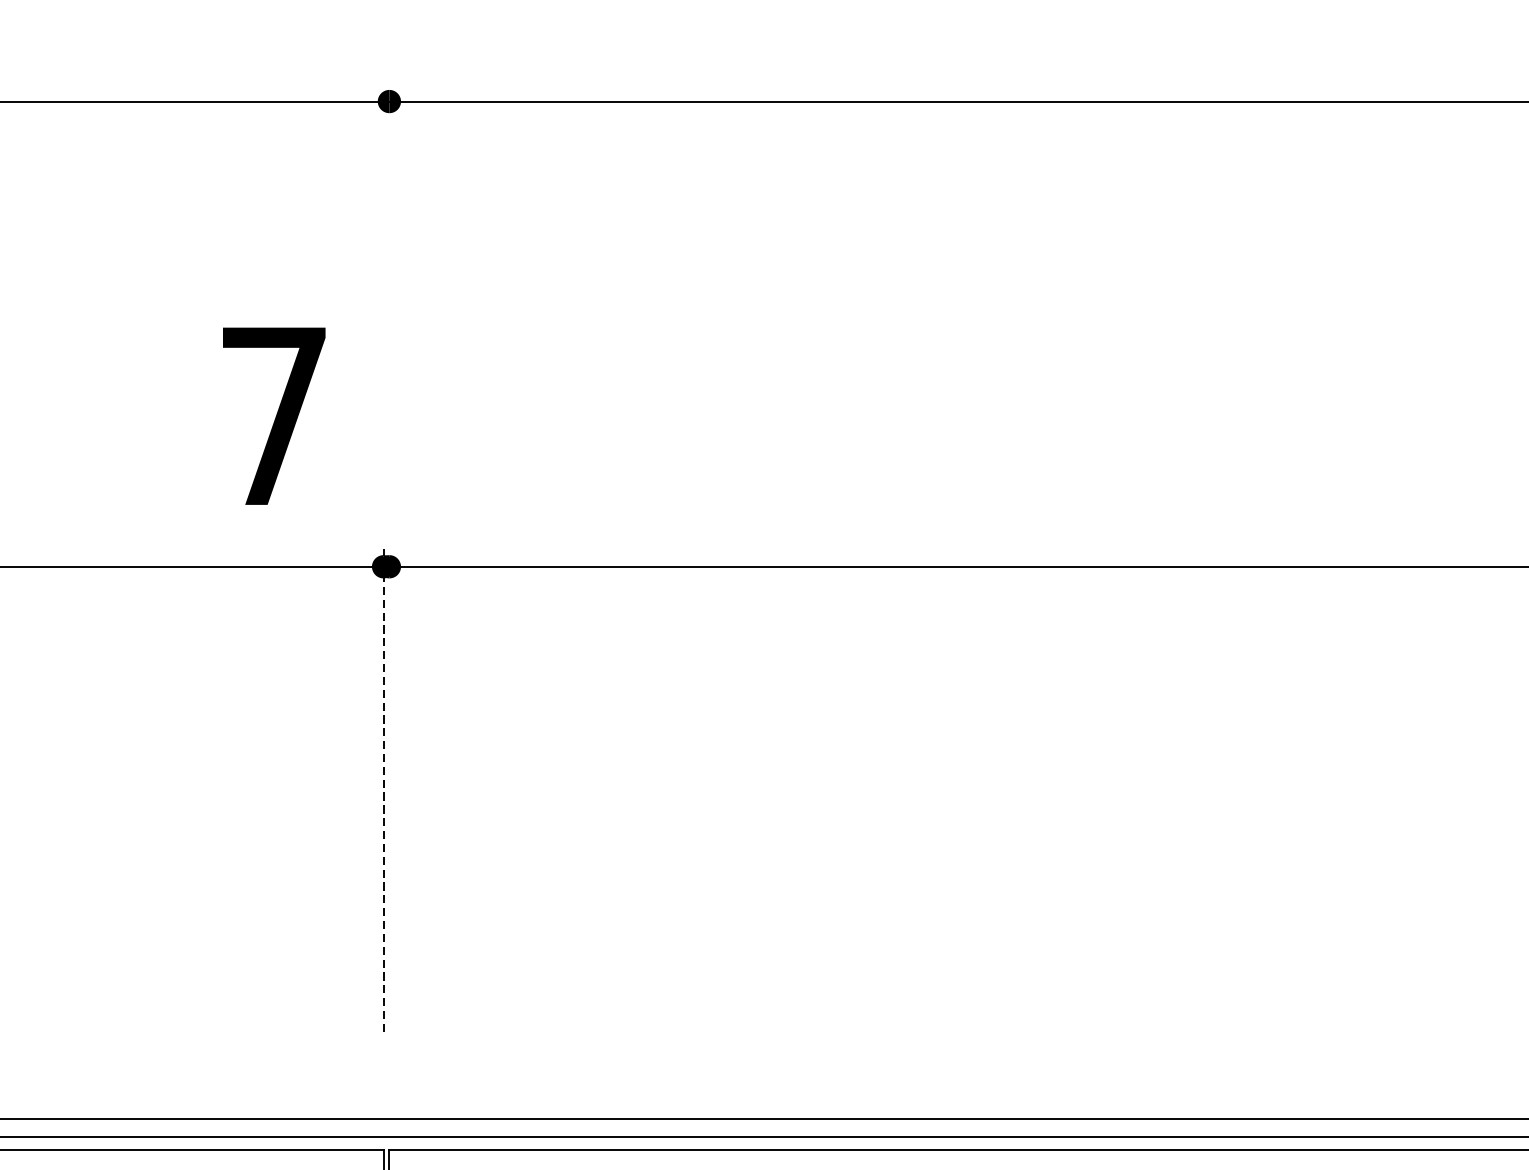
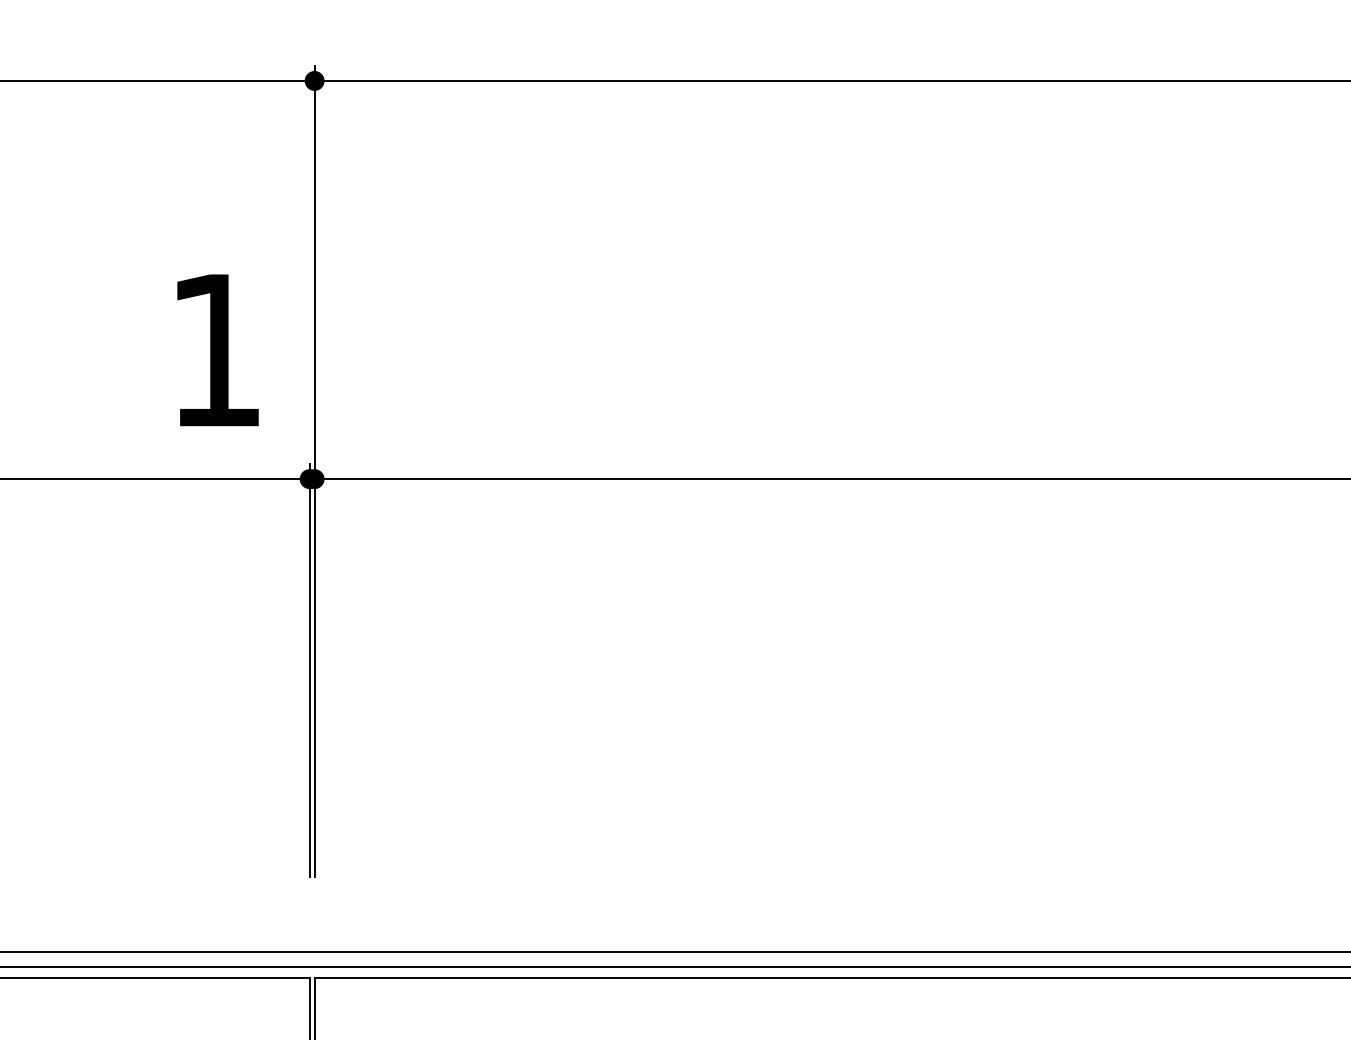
text: (273, 416) -> (215, 350), 7 -> 1
line: (389, 557) -> (314, 471), added
line: (383, 790) -> (309, 670), dashed -> solid

